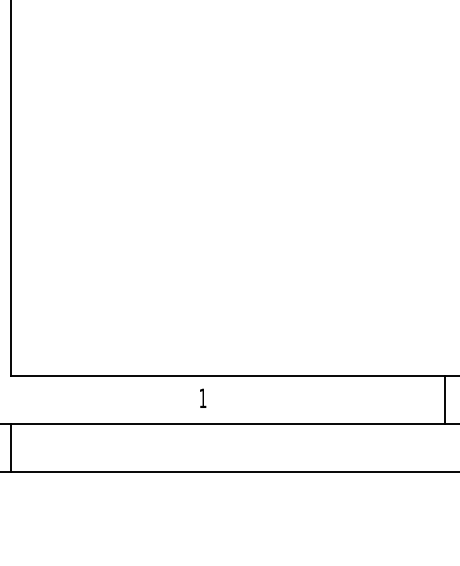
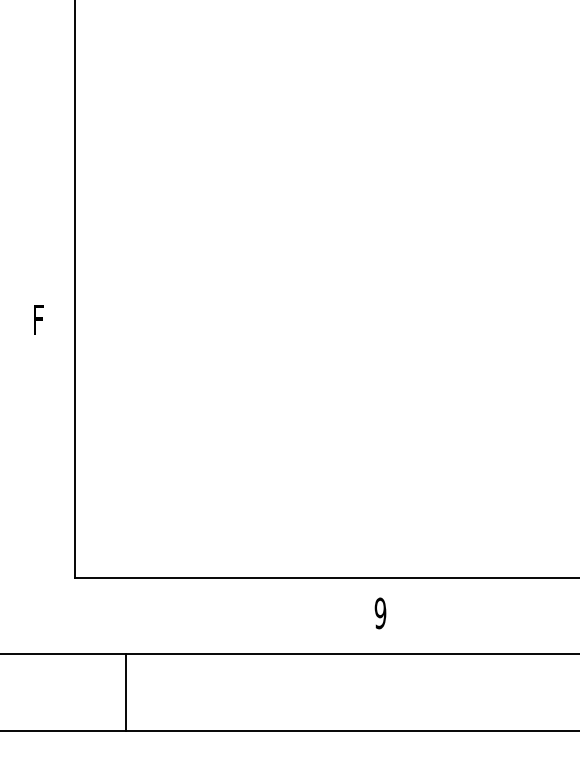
text: (202, 398) -> (379, 613), 1 -> 9
line: (10, 448) -> (125, 693), moved

